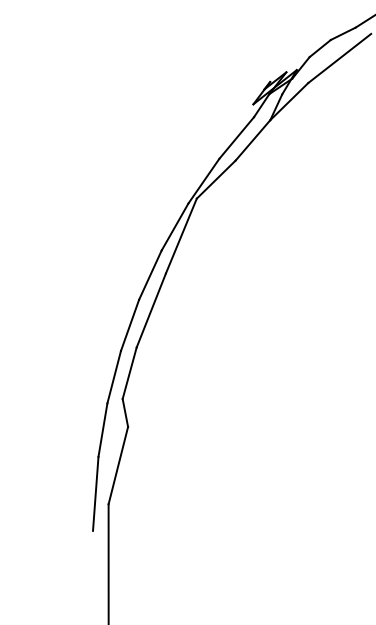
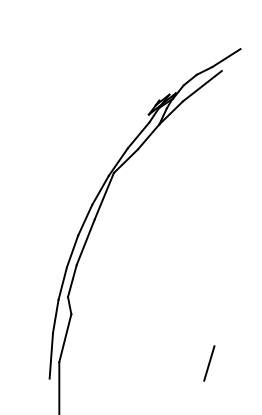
line: (351, 506) -> (209, 363), added

